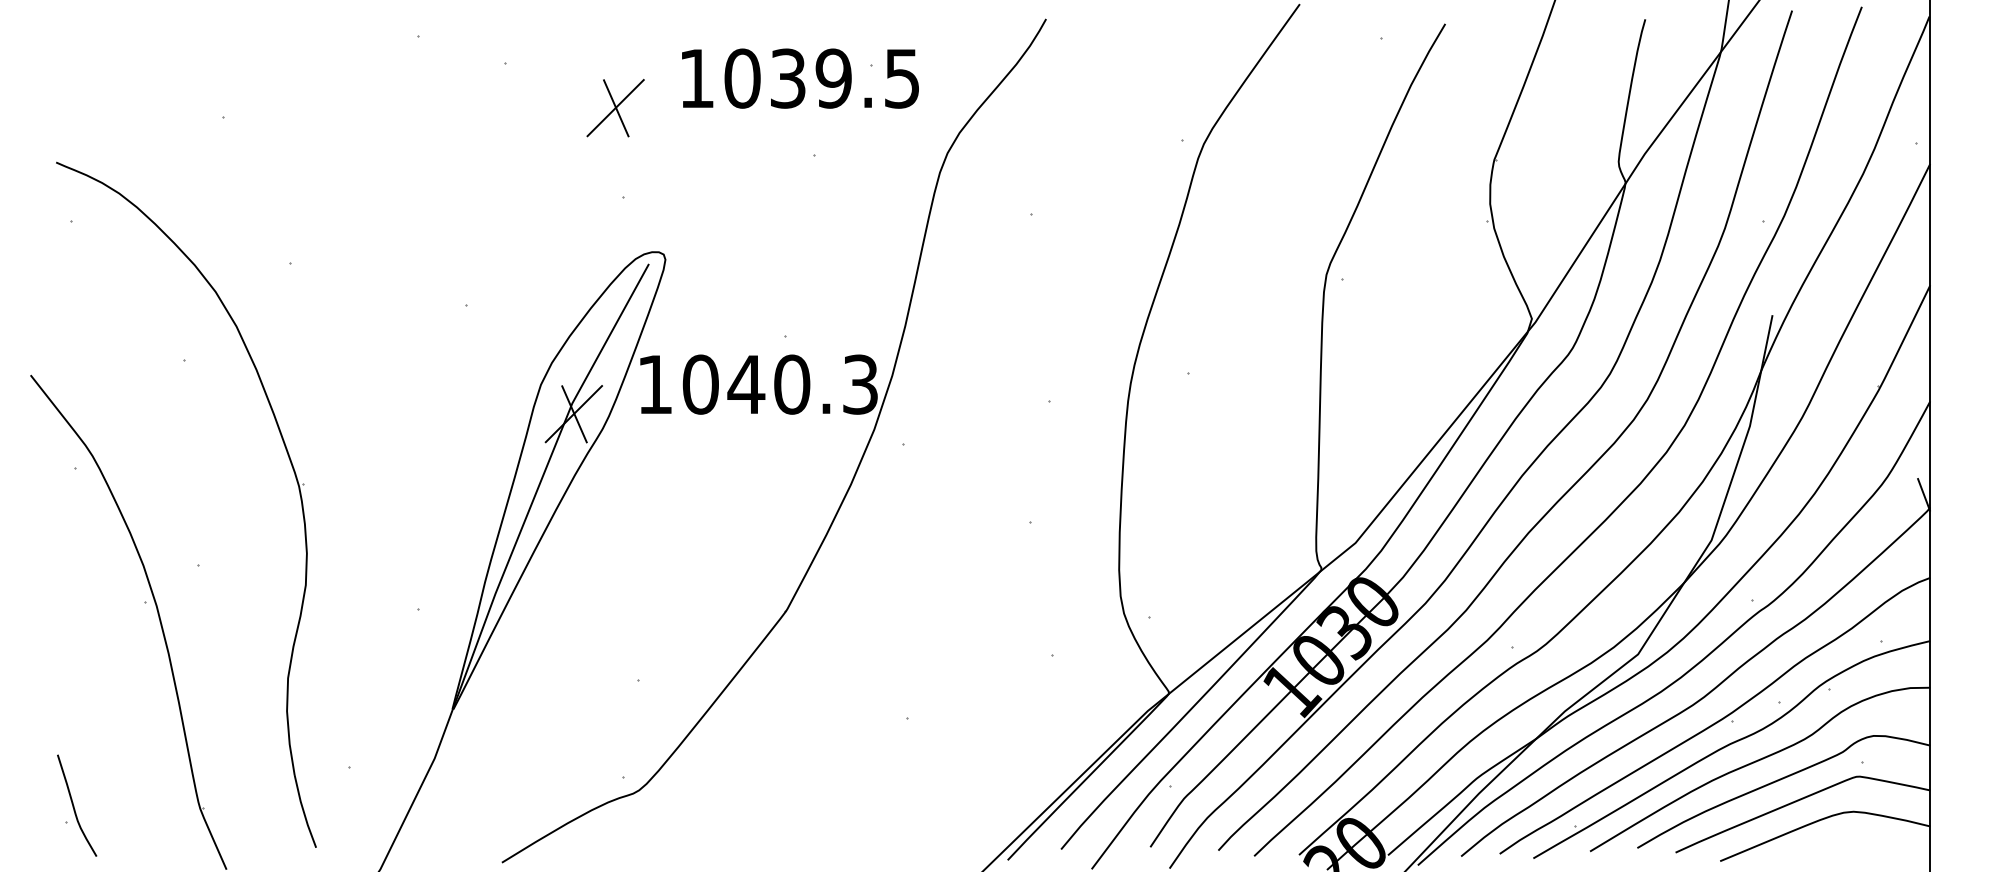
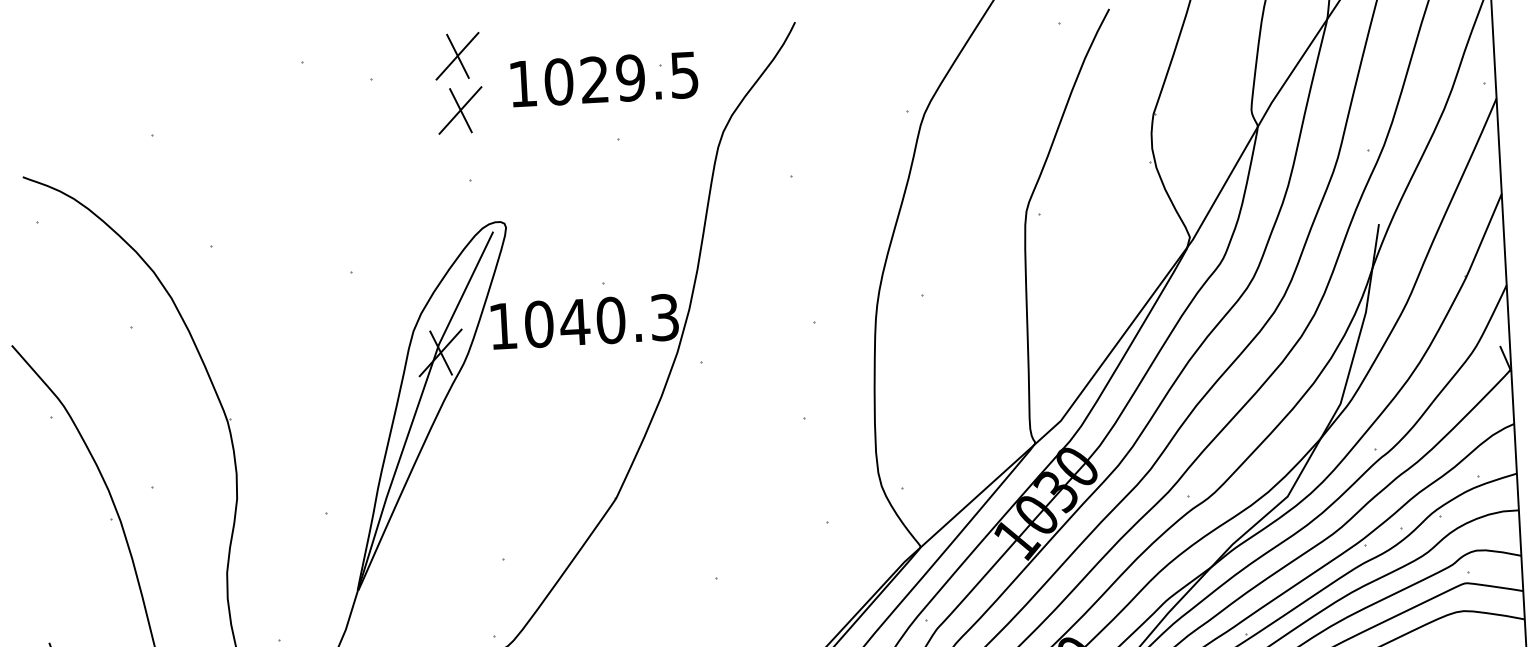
part: (615, 39) -> (457, 56), added
text: (787, 78) -> (594, 79), 1039.5 -> 1029.5

